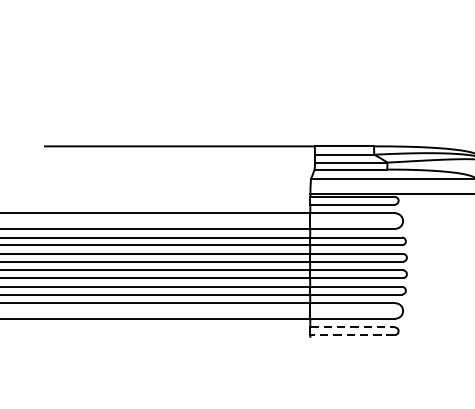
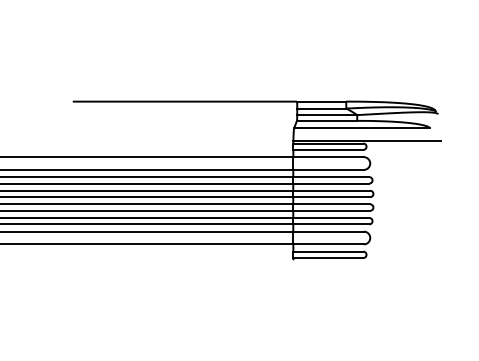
line: (352, 327) -> (328, 251), dashed -> solid
line: (352, 335) -> (328, 258), dashed -> solid

